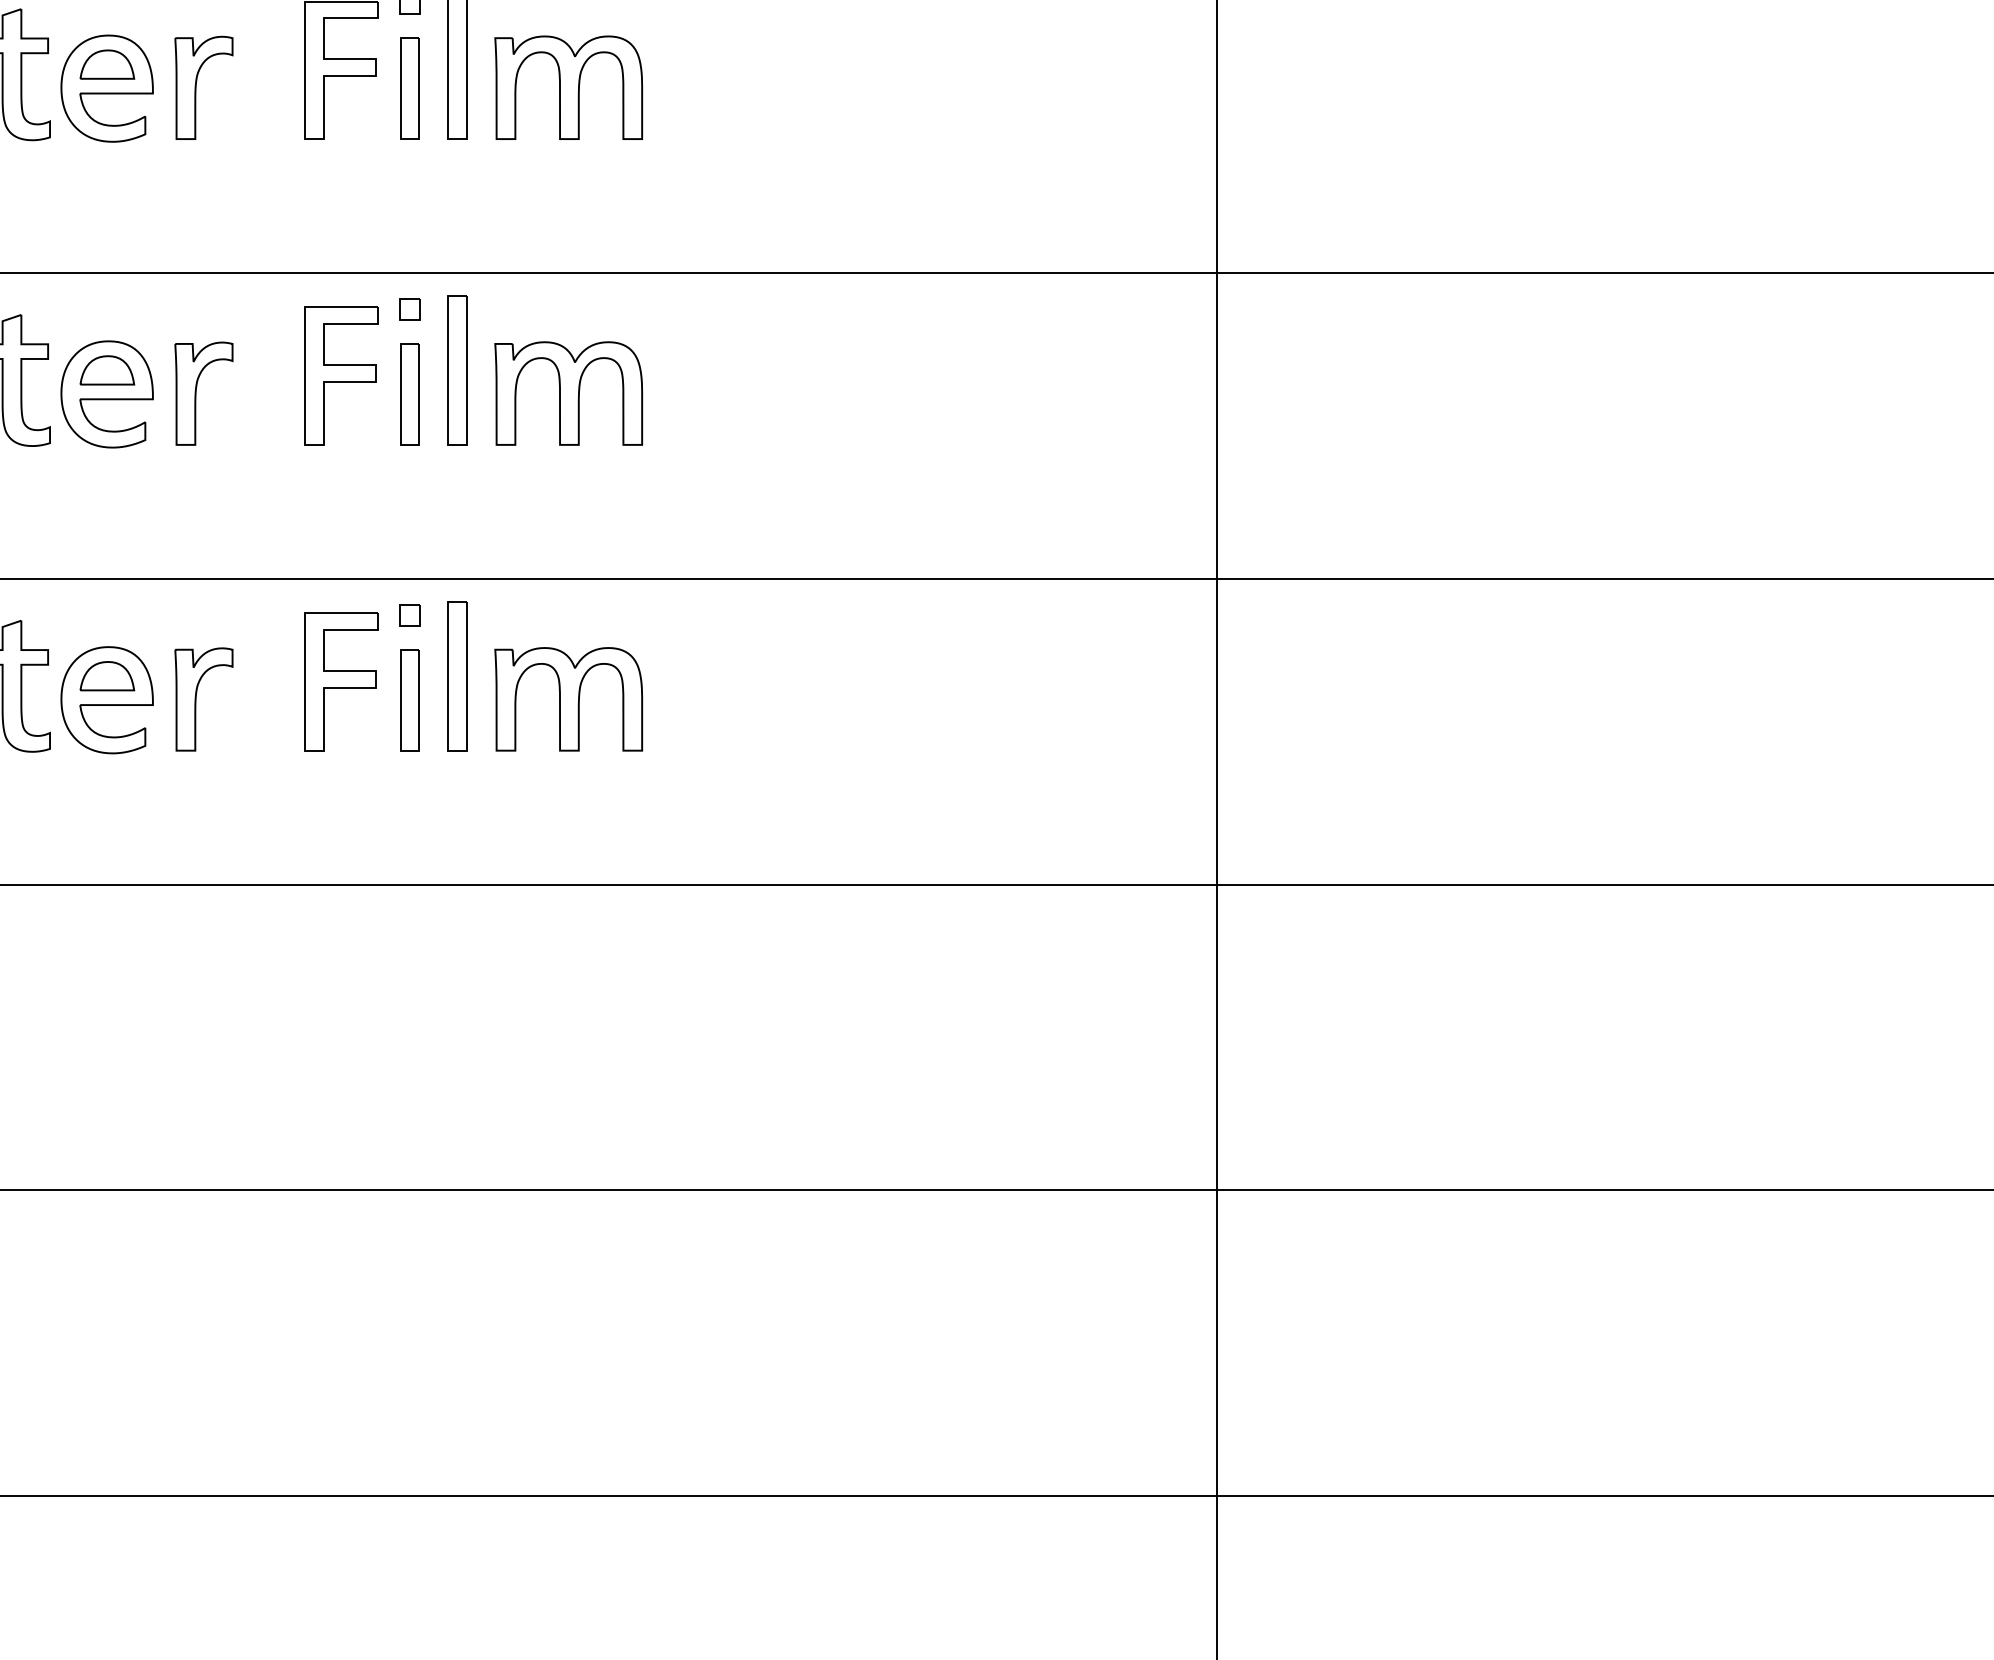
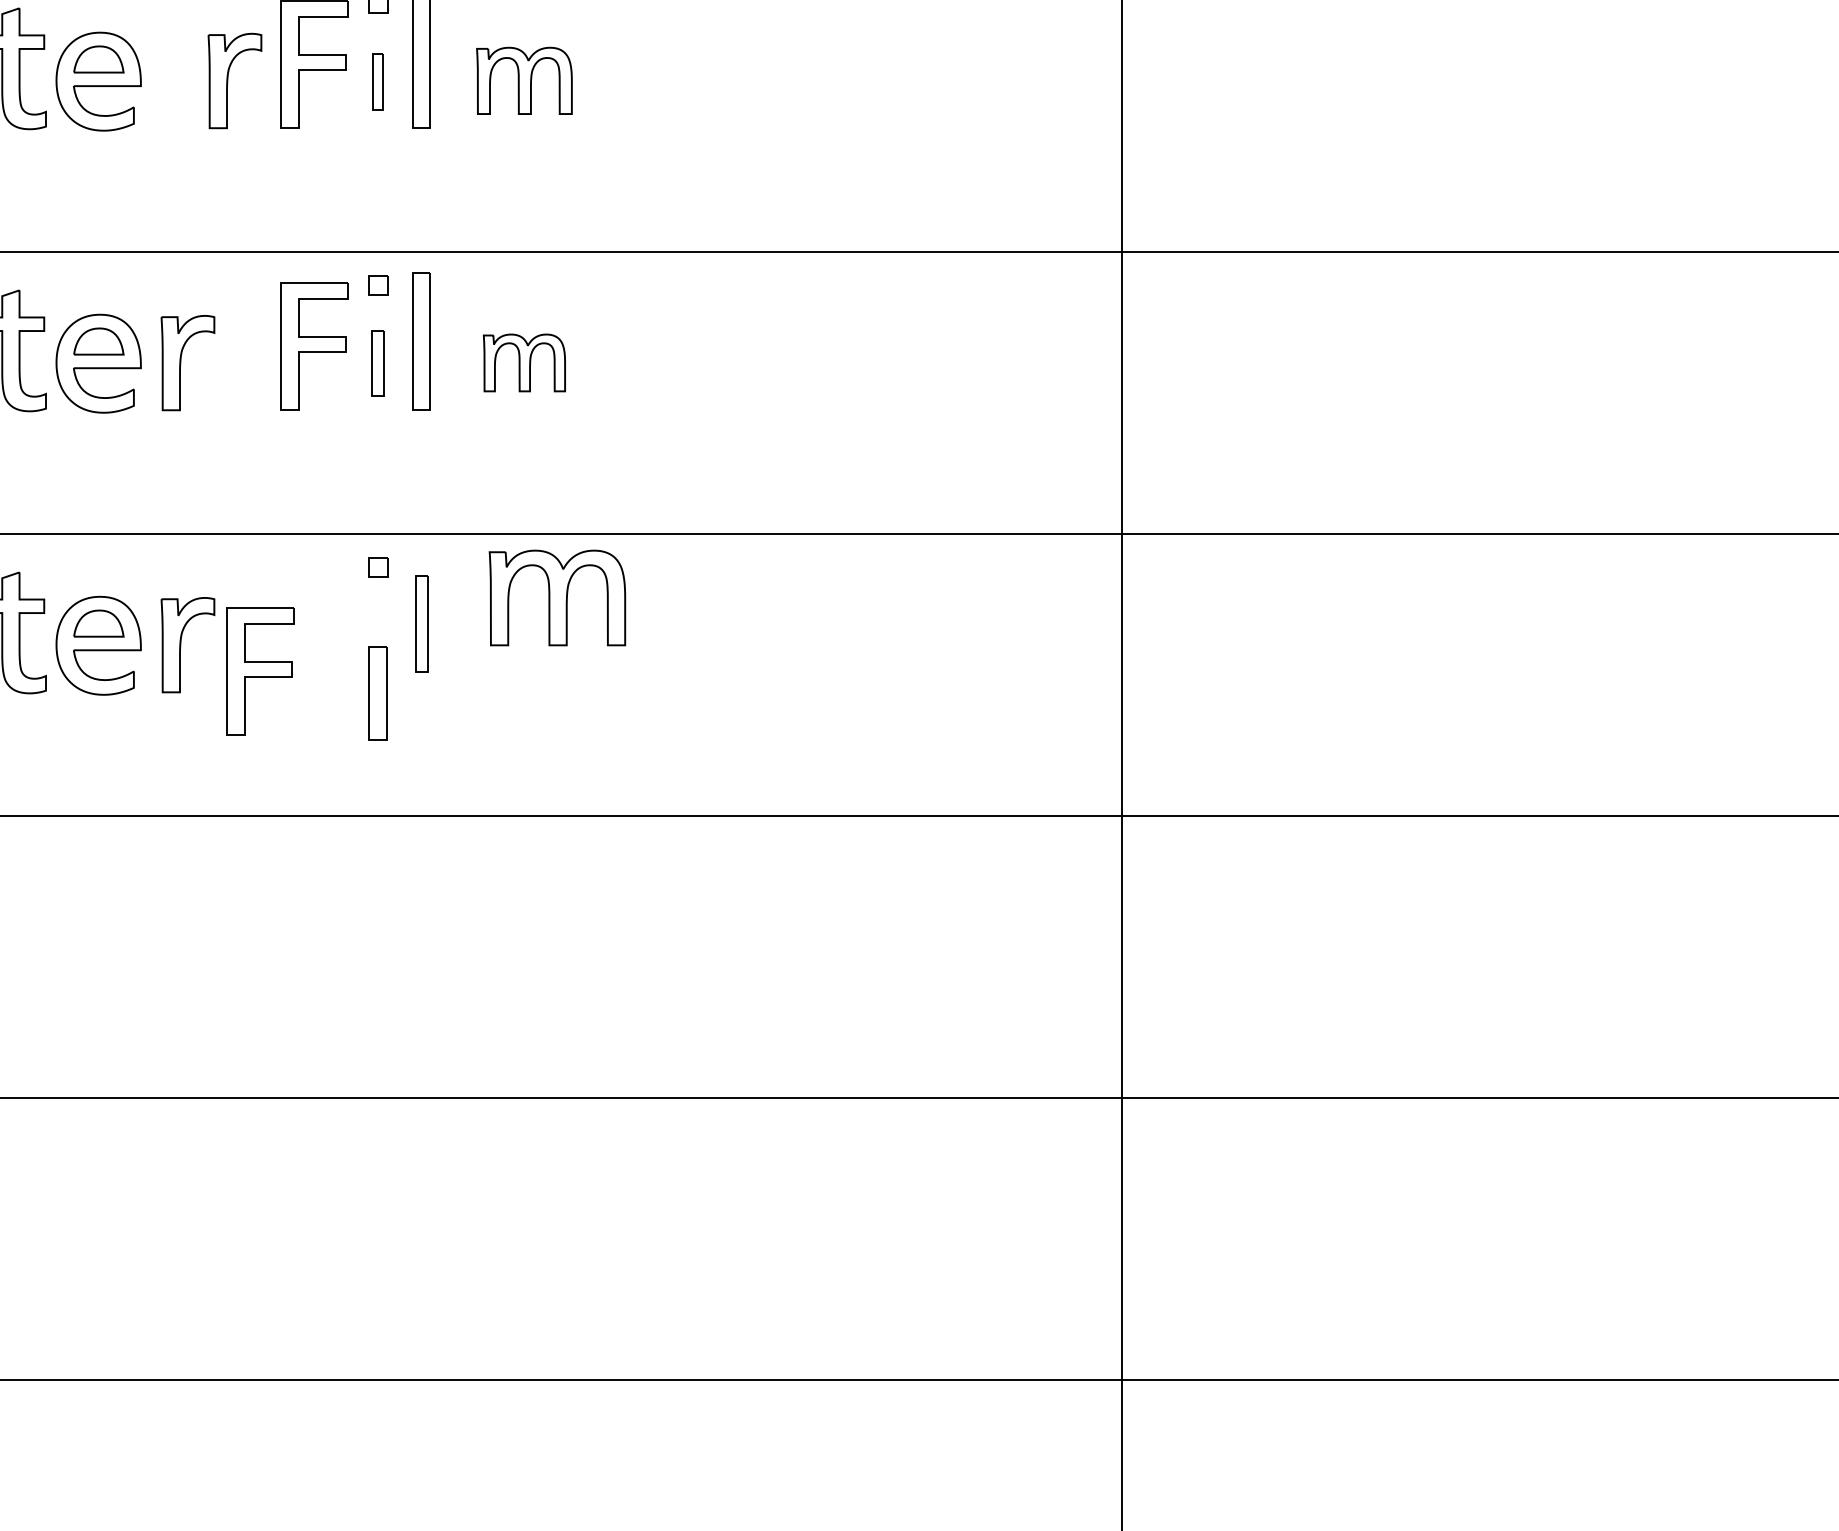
part: (203, 87) -> (234, 80), moved
part: (568, 87) -> (524, 80), size x0.7
part: (409, 88) -> (377, 81), size x0.6
part: (568, 393) -> (524, 362), size x0.6
part: (409, 394) -> (377, 363), size x0.7
part: (457, 676) -> (421, 623), size x0.7
part: (341, 681) -> (260, 671), moved
part: (568, 698) -> (557, 597), moved
part: (409, 699) -> (377, 693), moved

